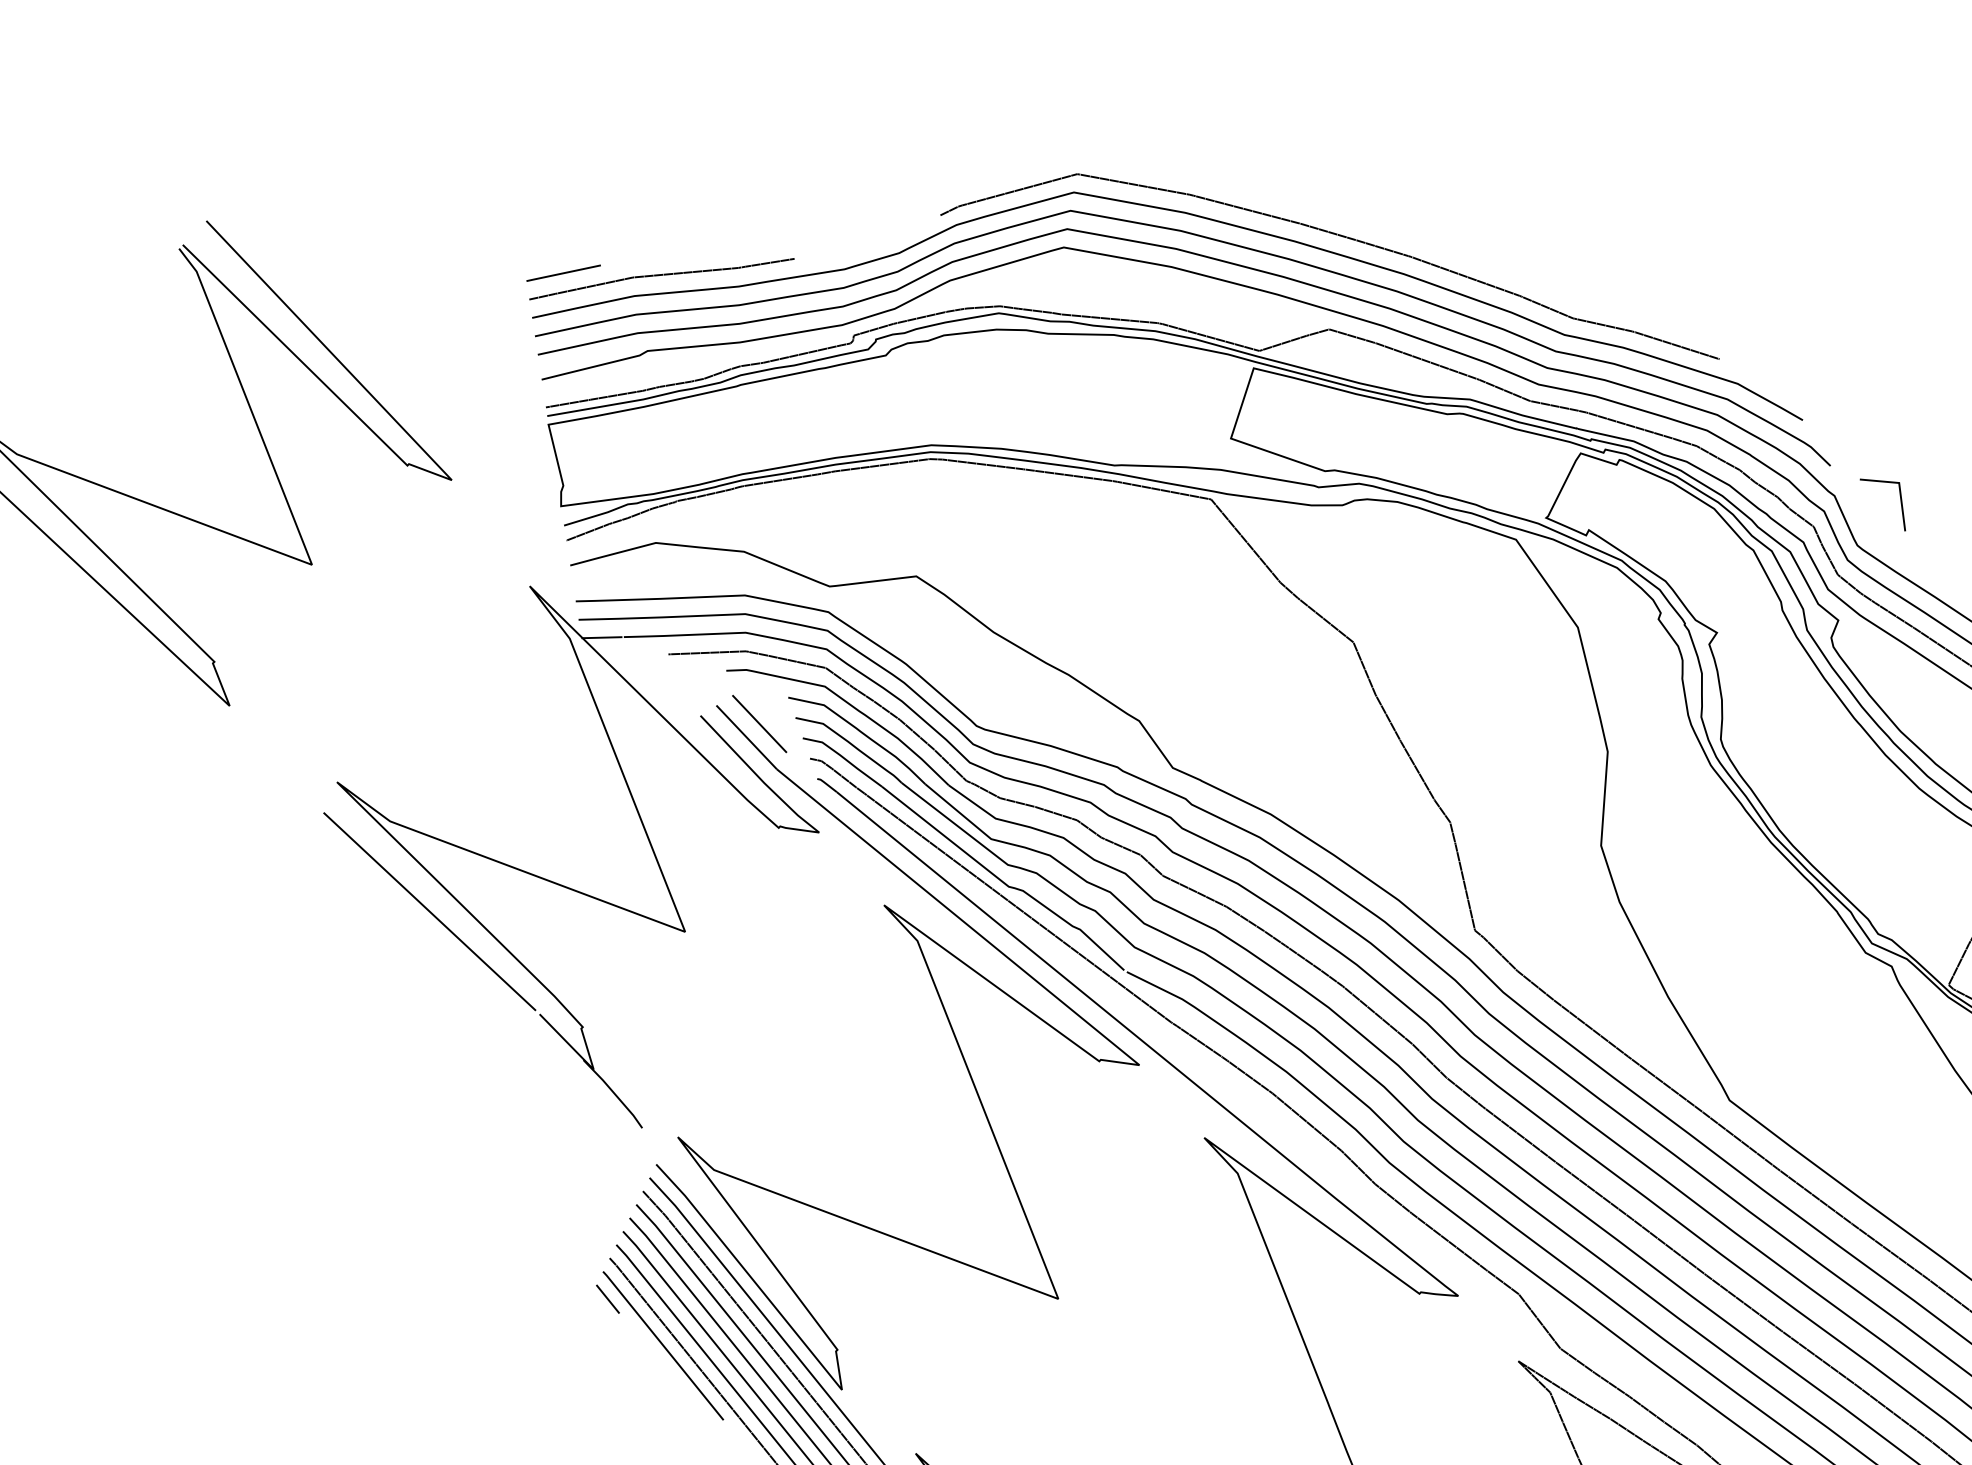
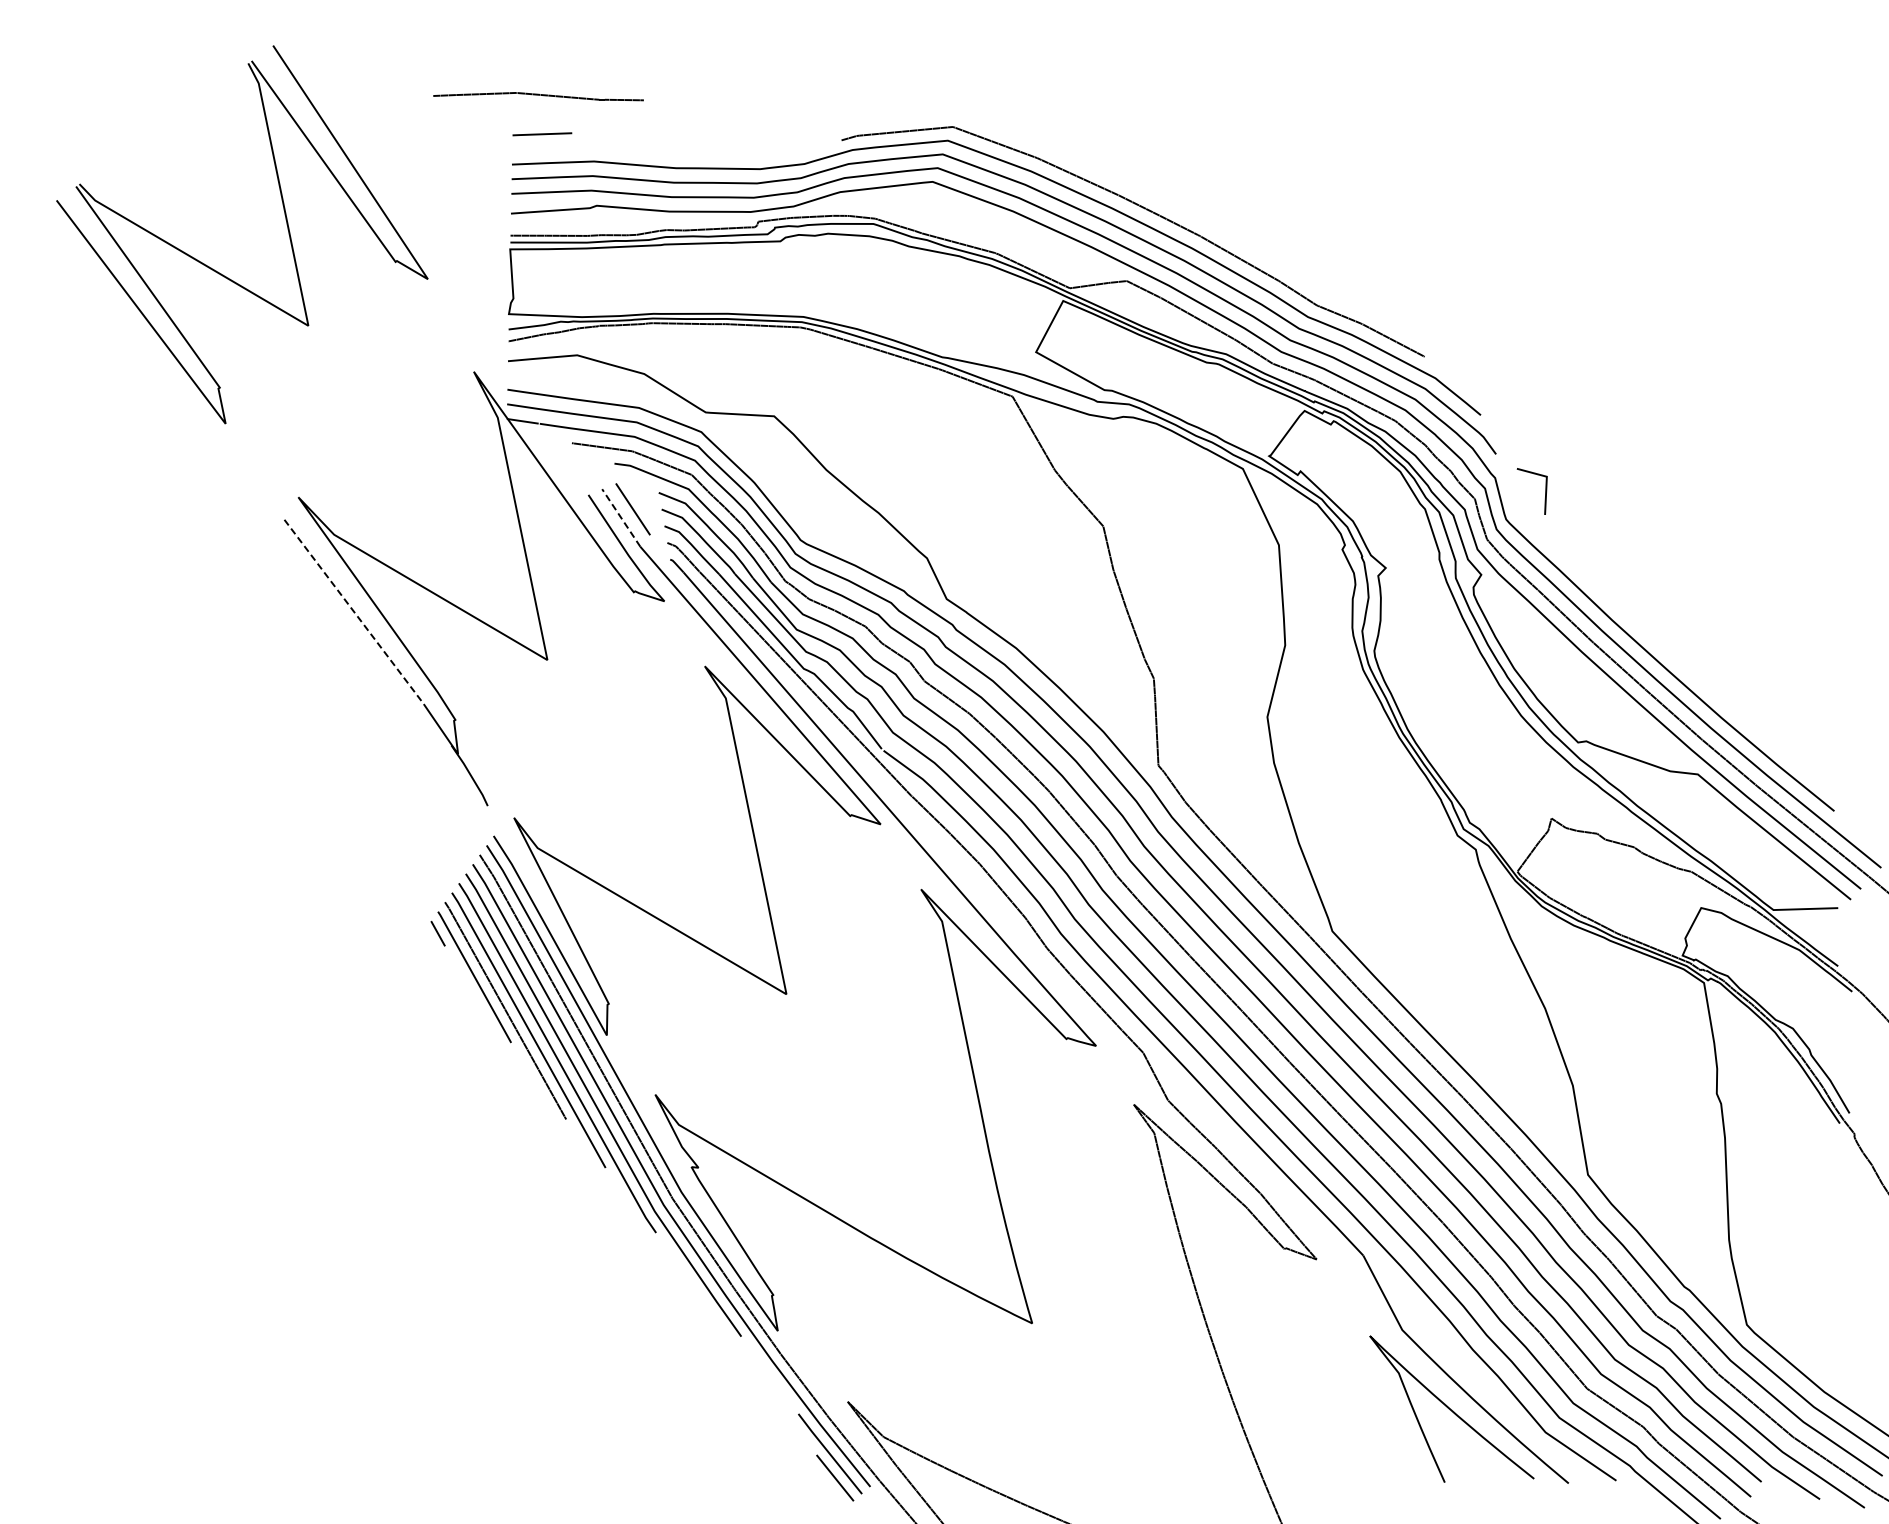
curve: (661, 275) -> (538, 95), moved
line: (746, 736) -> (621, 517), solid -> dashed
line: (429, 911) -> (352, 609), solid -> dashed

